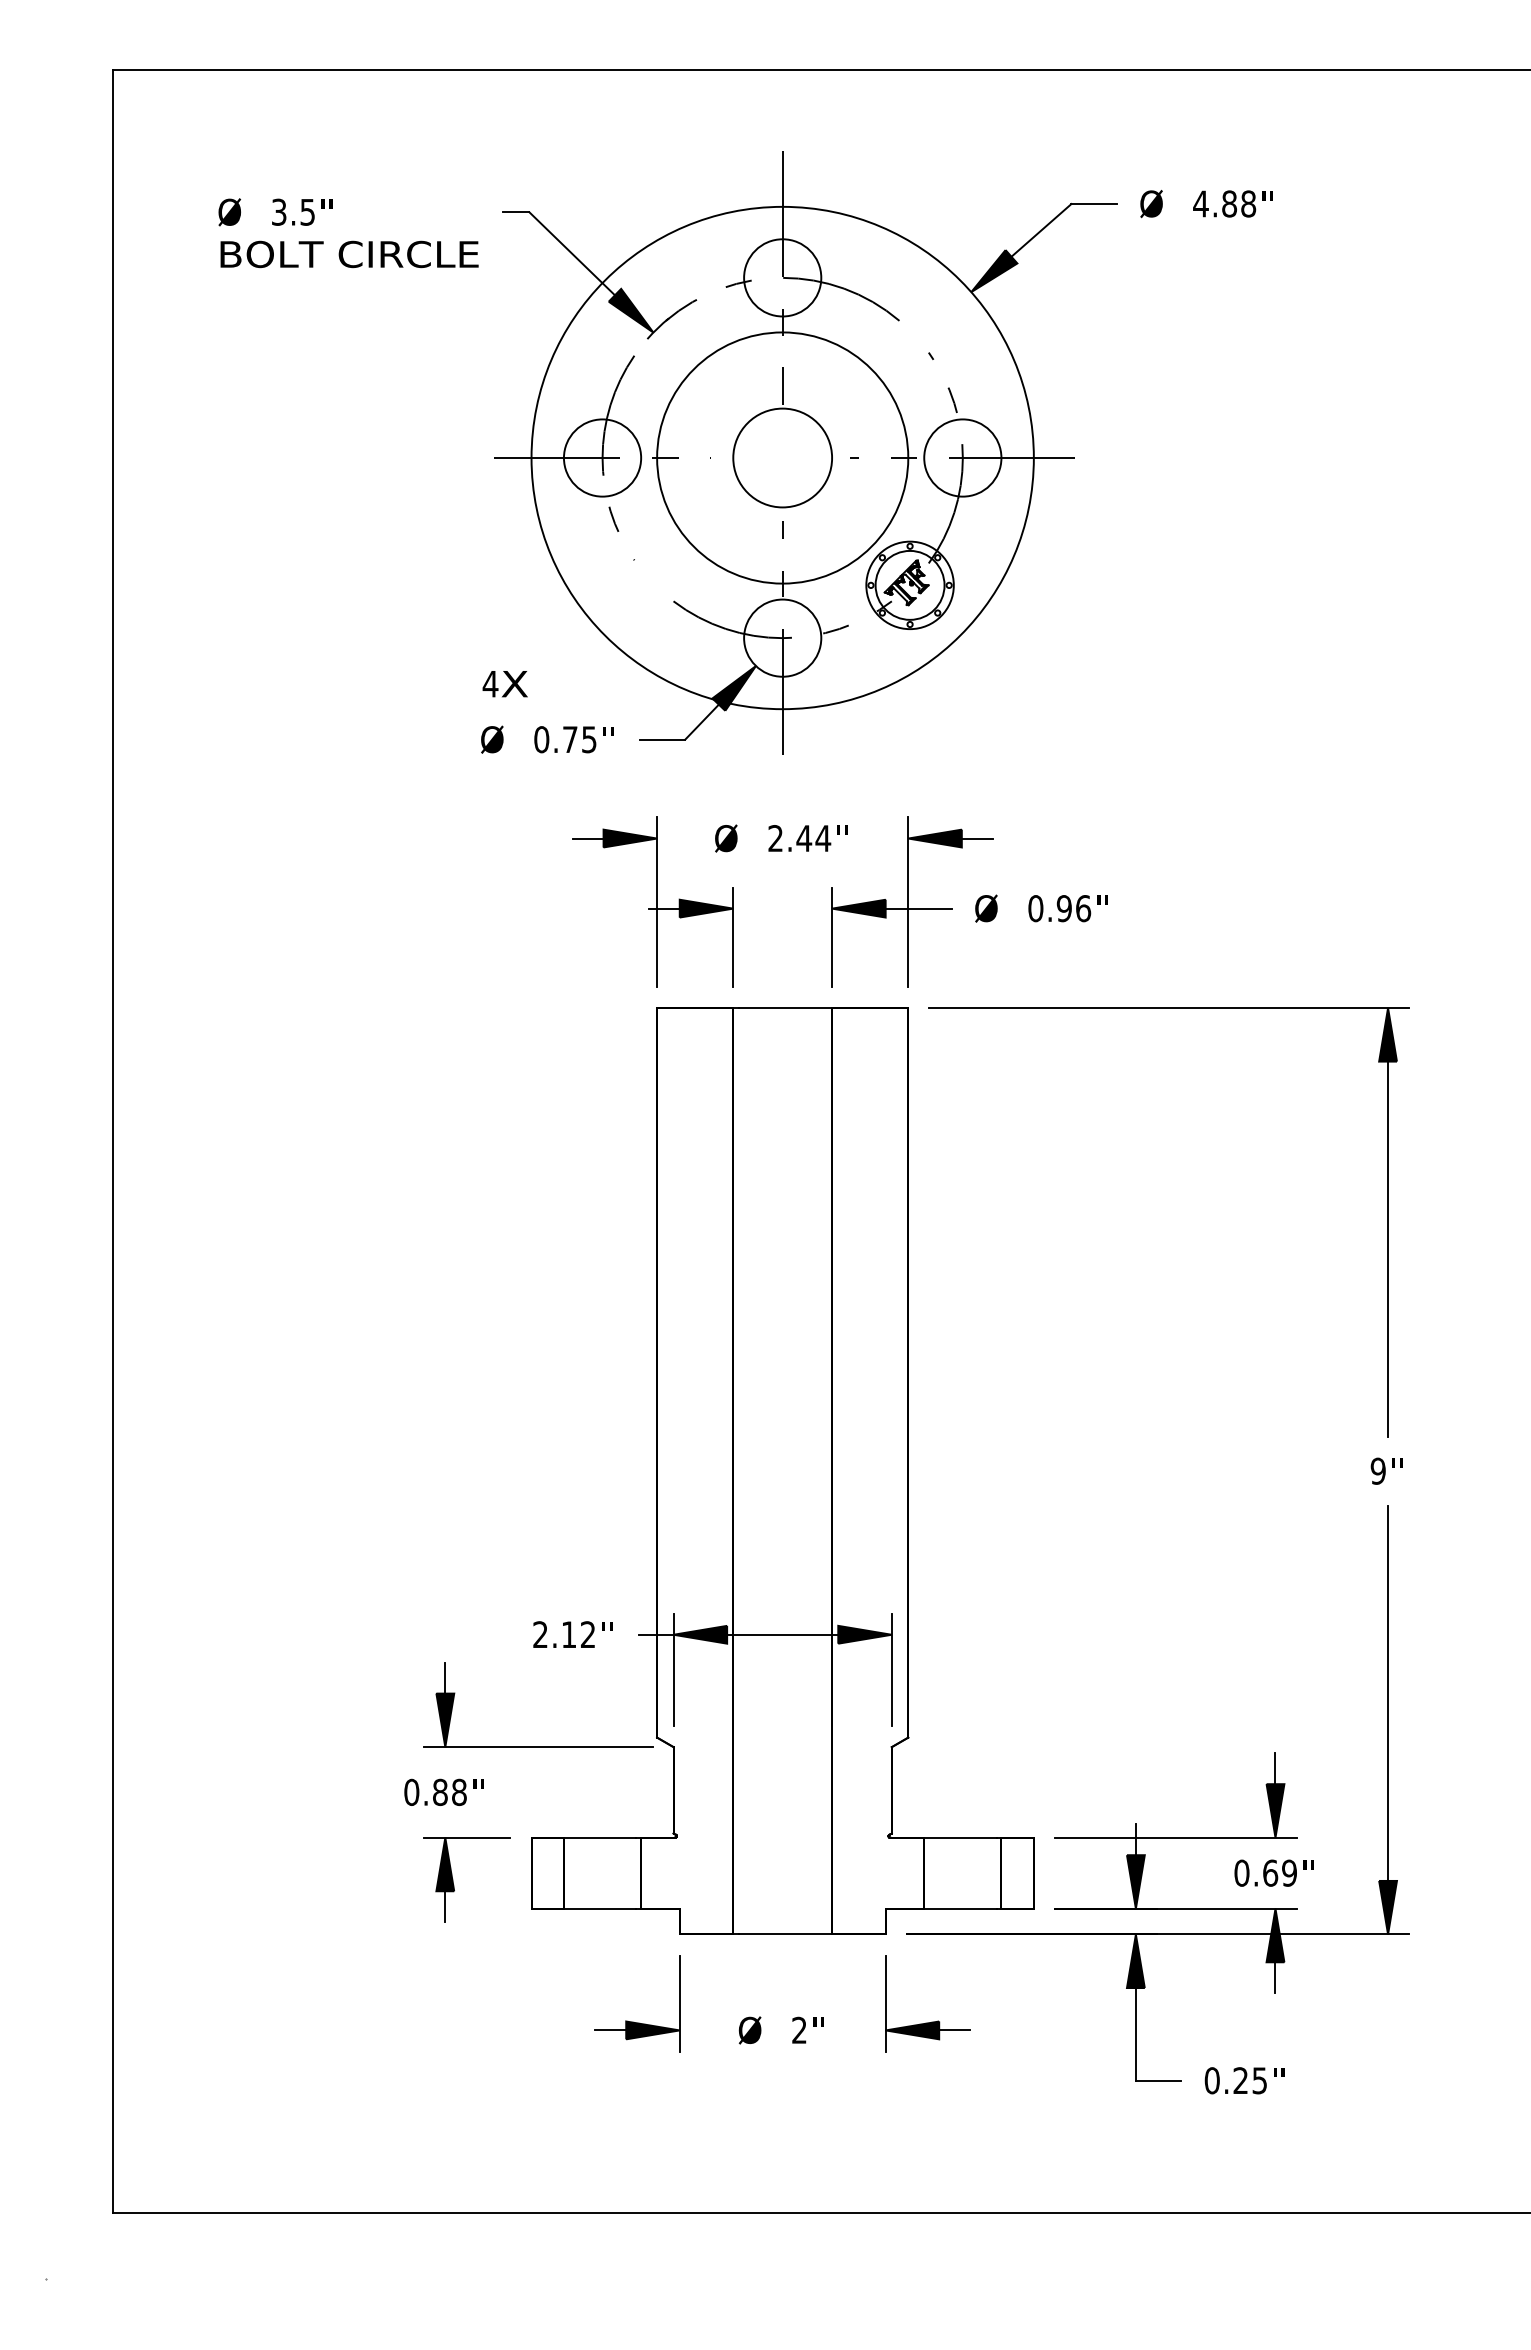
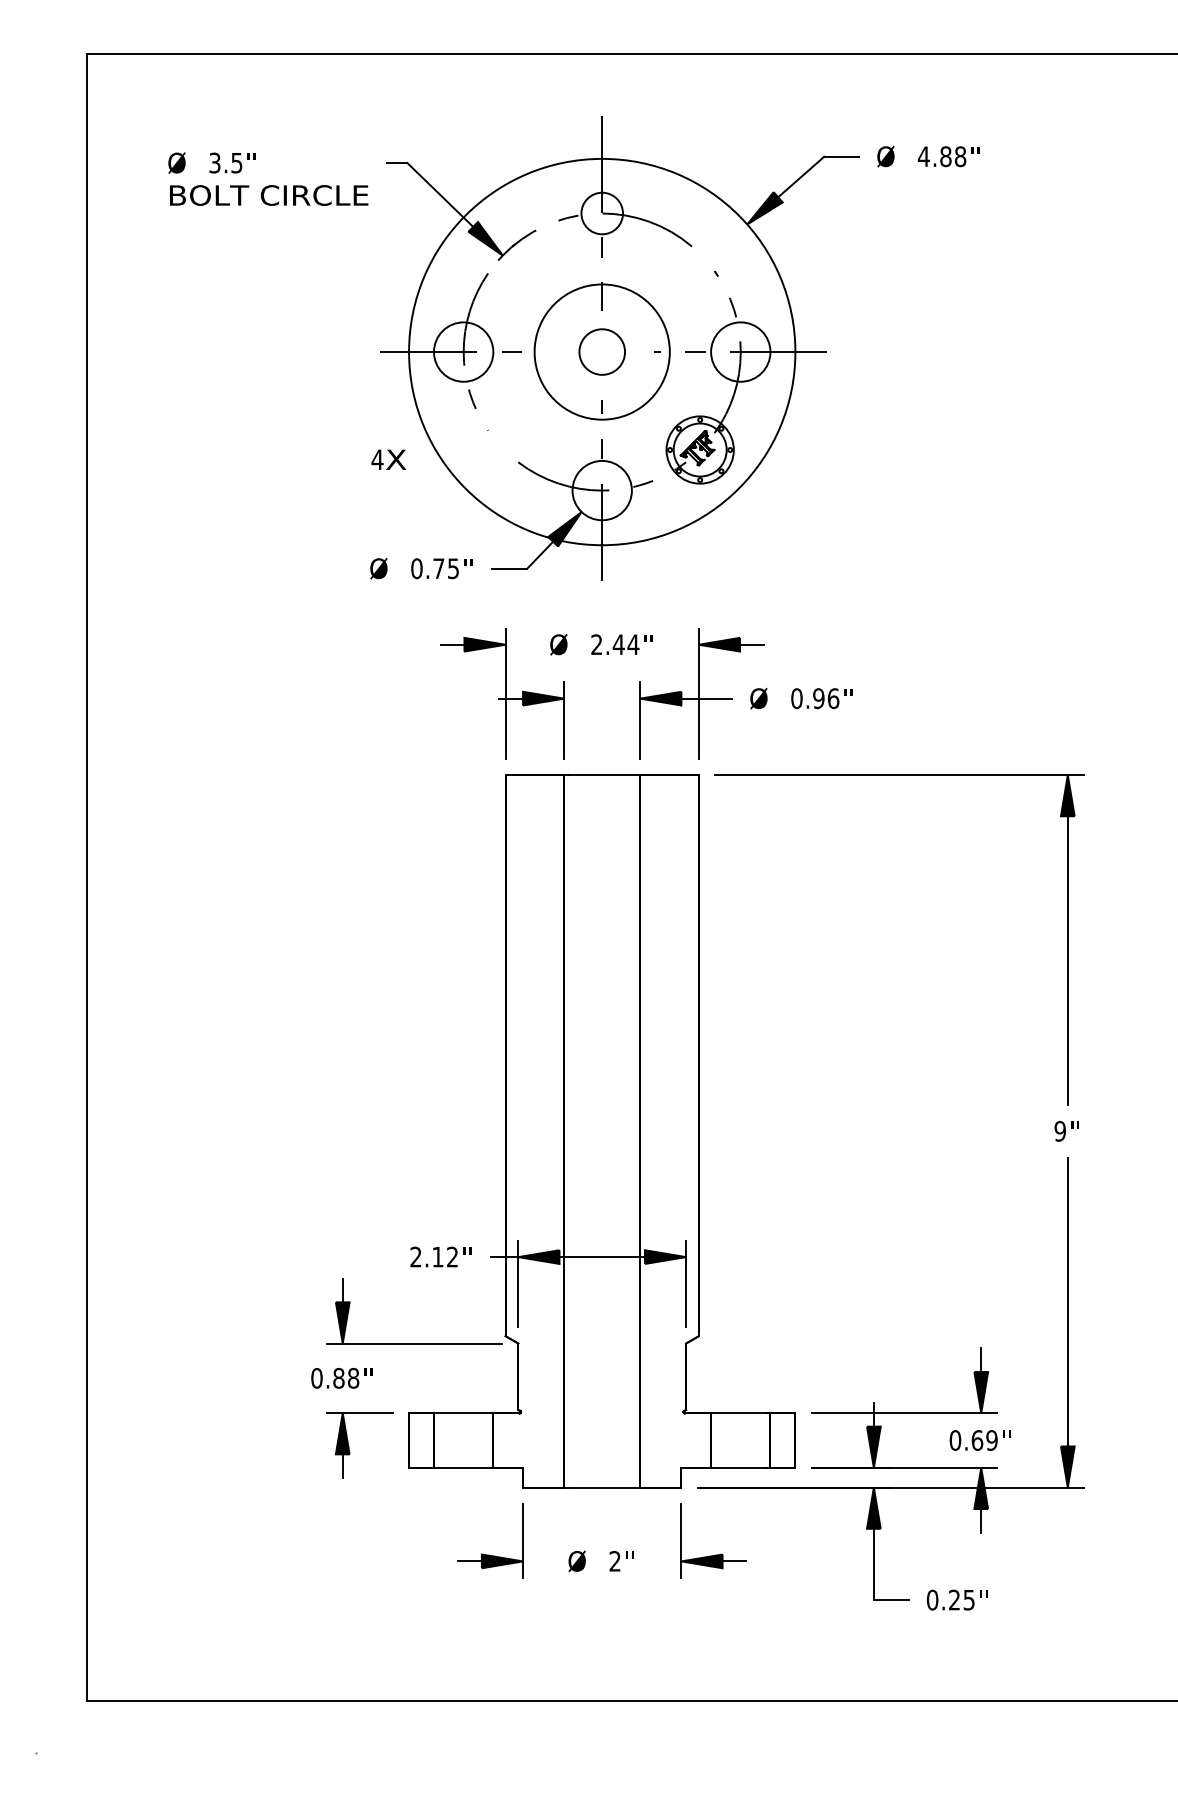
circle: (782, 277) -> (602, 213), size x0.7
circle: (782, 457) -> (602, 351), size x0.6
circle: (782, 457) -> (602, 351), size x0.7
text: (504, 684) -> (388, 460), moved

